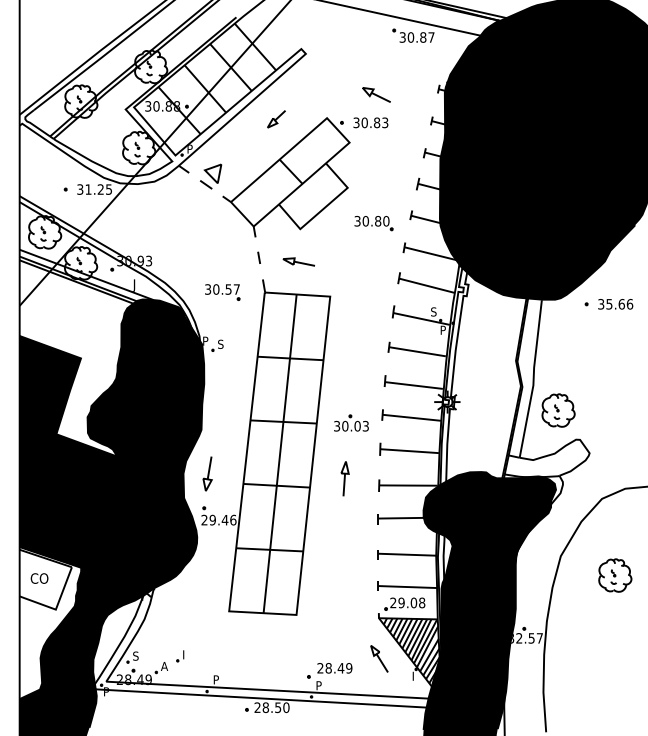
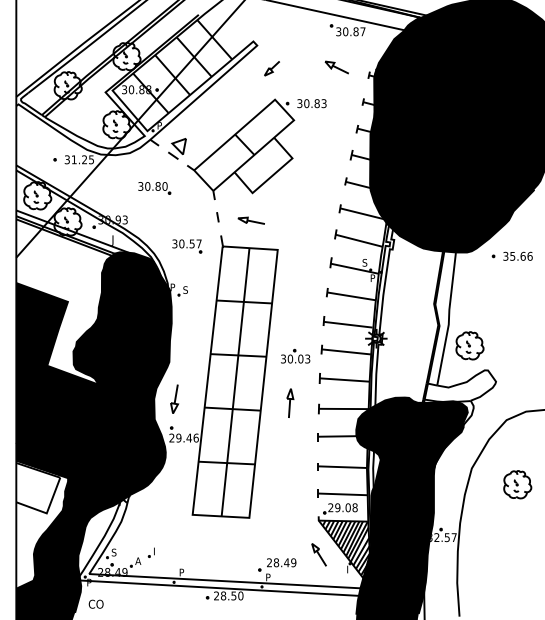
part: (376, 94) -> (336, 67), moved
part: (276, 119) -> (272, 68), moved
part: (373, 223) -> (154, 188), moved
text: (39, 578) -> (96, 604), moved

